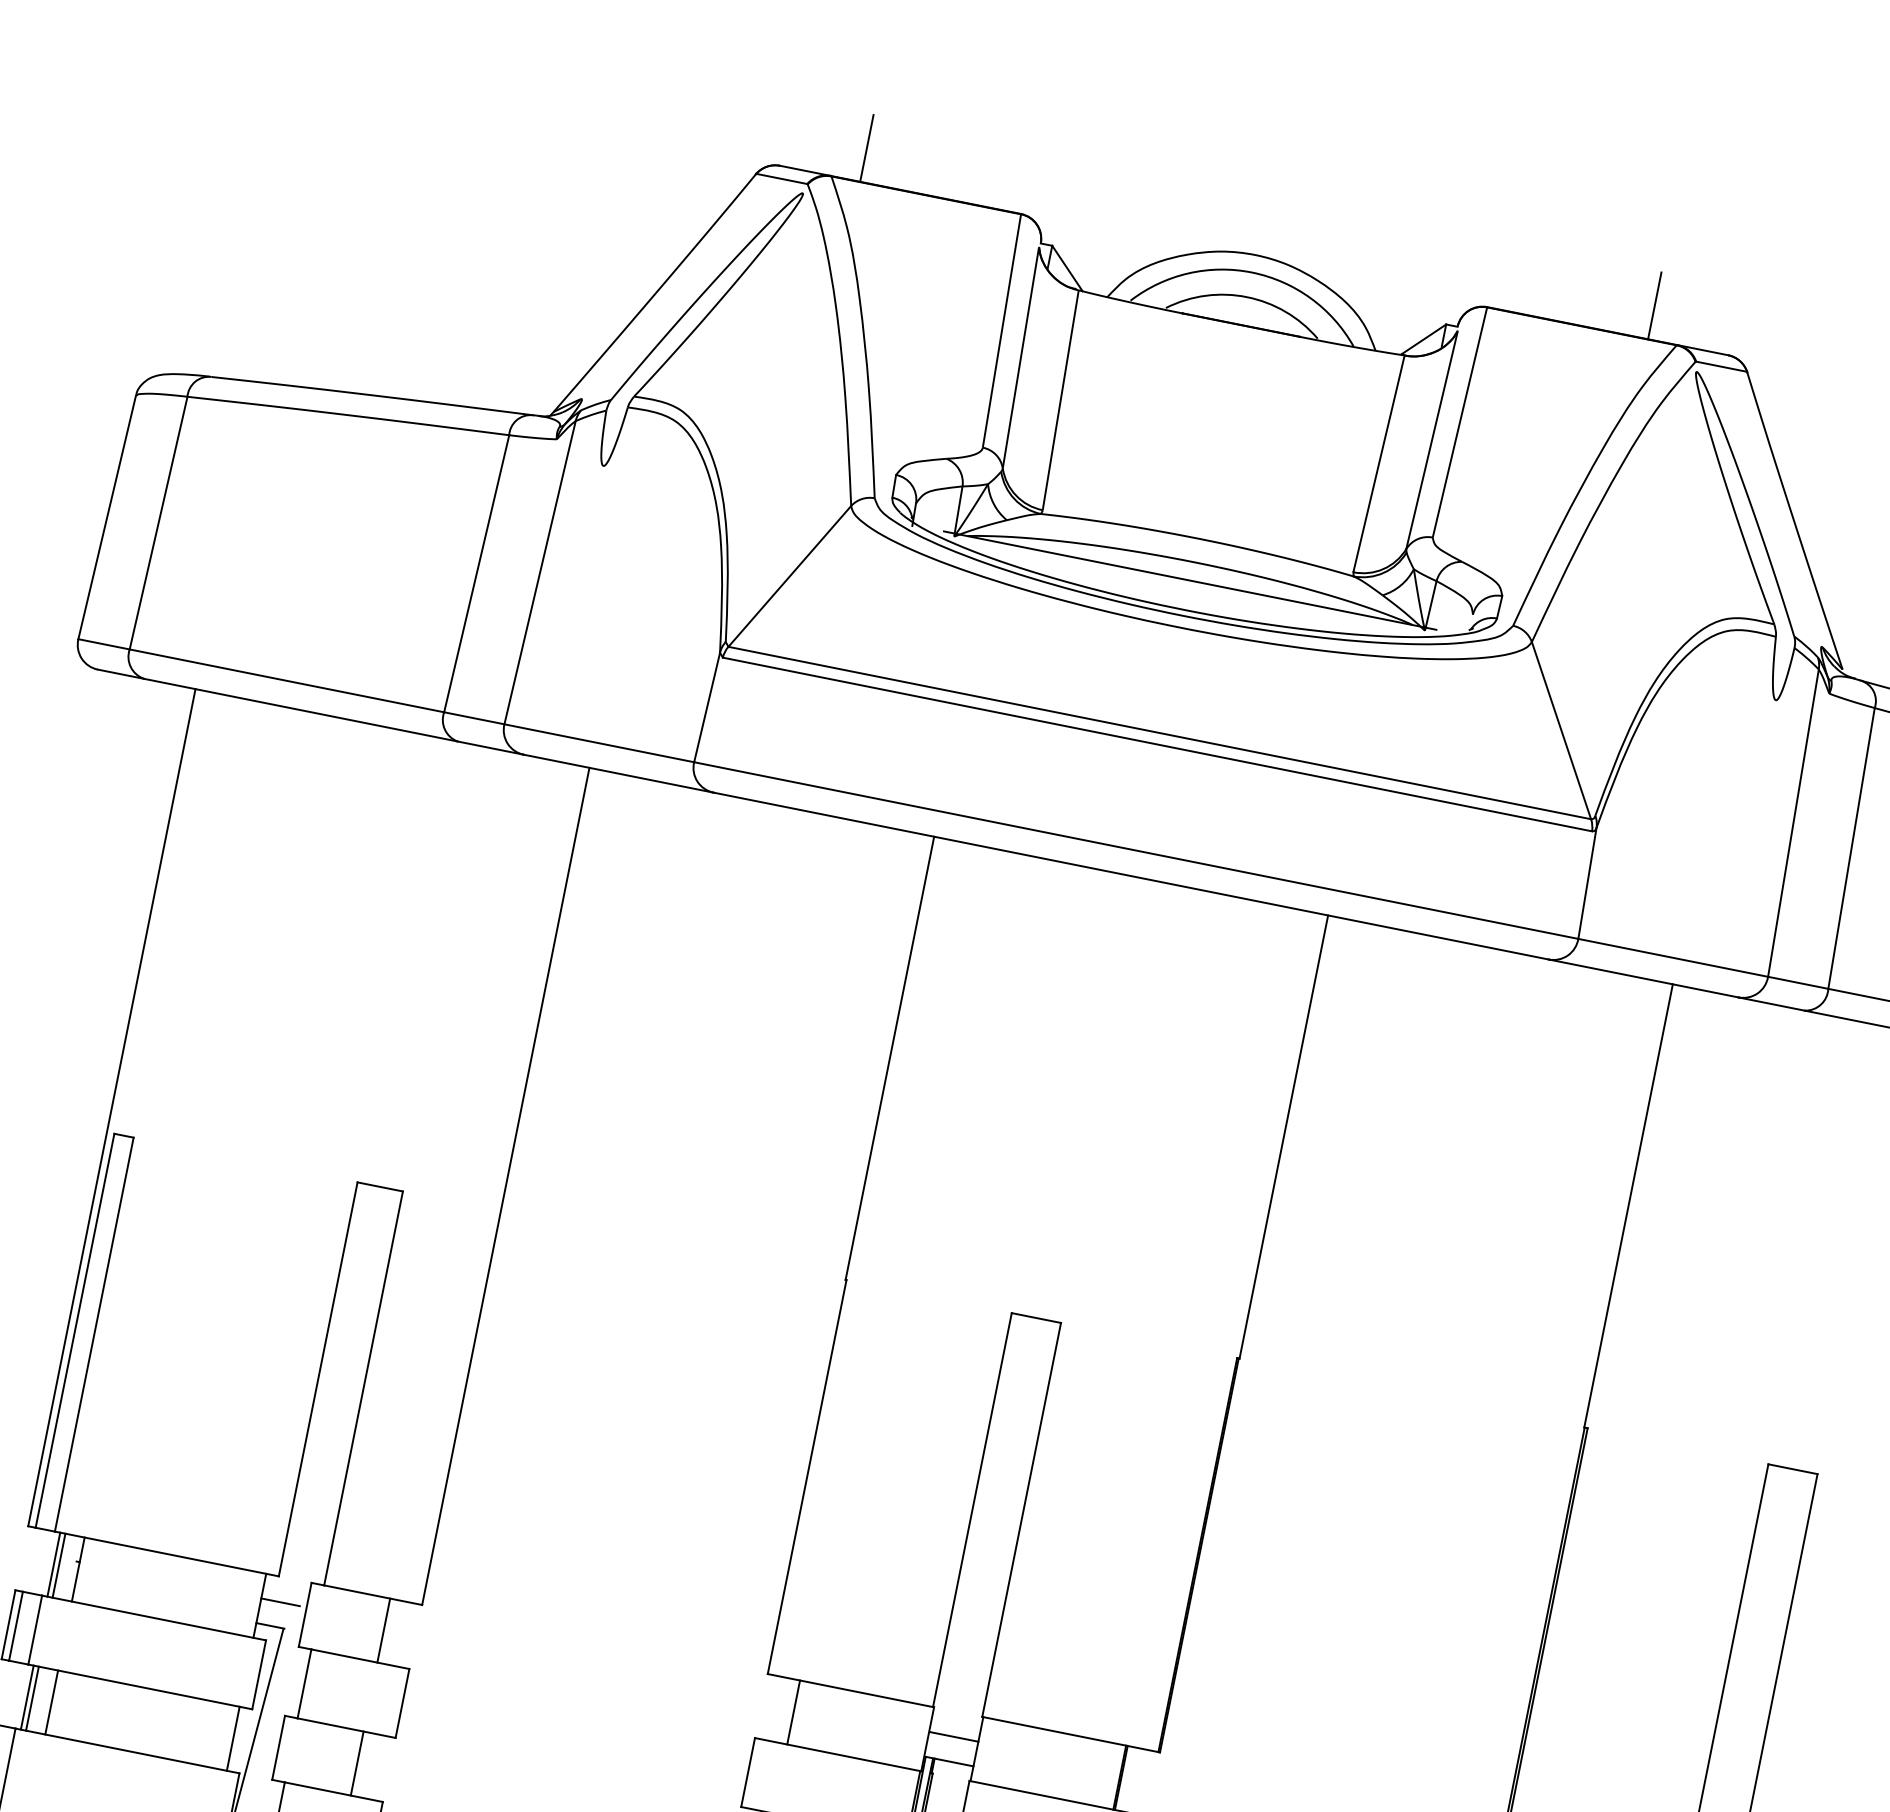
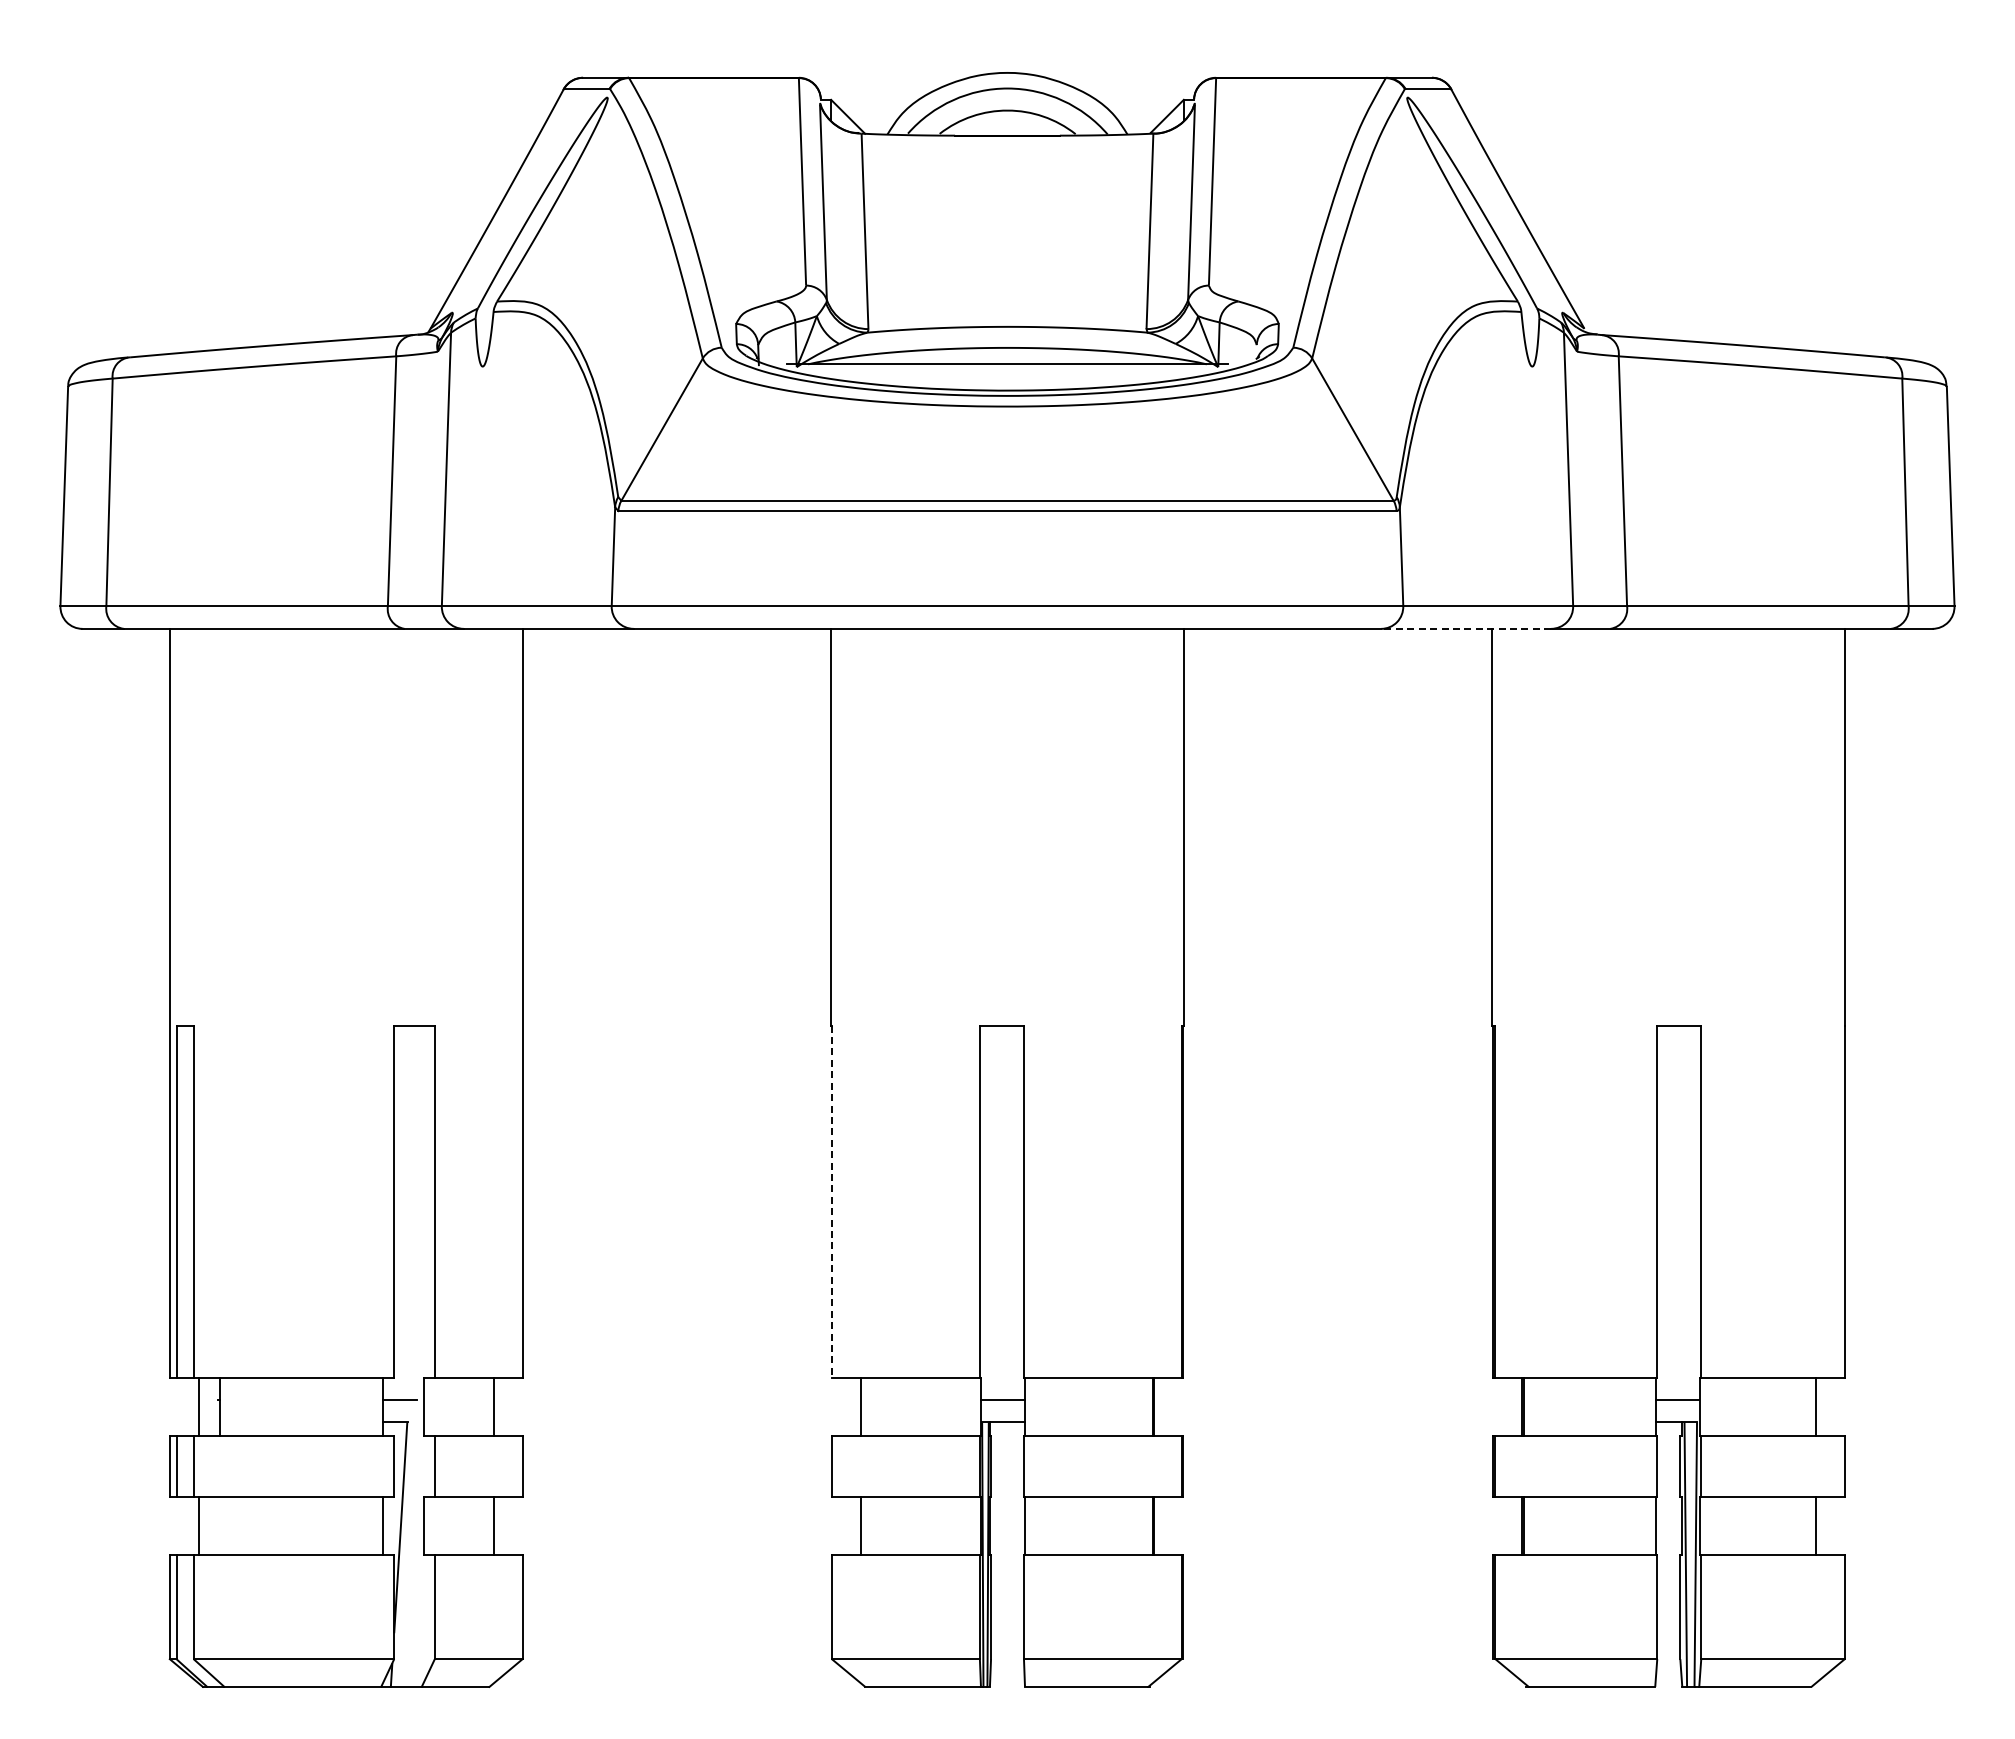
line: (866, 147) -> (654, 47), removed
line: (1655, 305) -> (1360, 47), removed
line: (1643, 978) -> (1466, 628), solid -> dashed
line: (806, 1477) -> (831, 1202), solid -> dashed
line: (59, 1565) -> (203, 1406), removed
line: (32, 1698) -> (203, 1525), removed
line: (51, 1701) -> (220, 1525), removed

